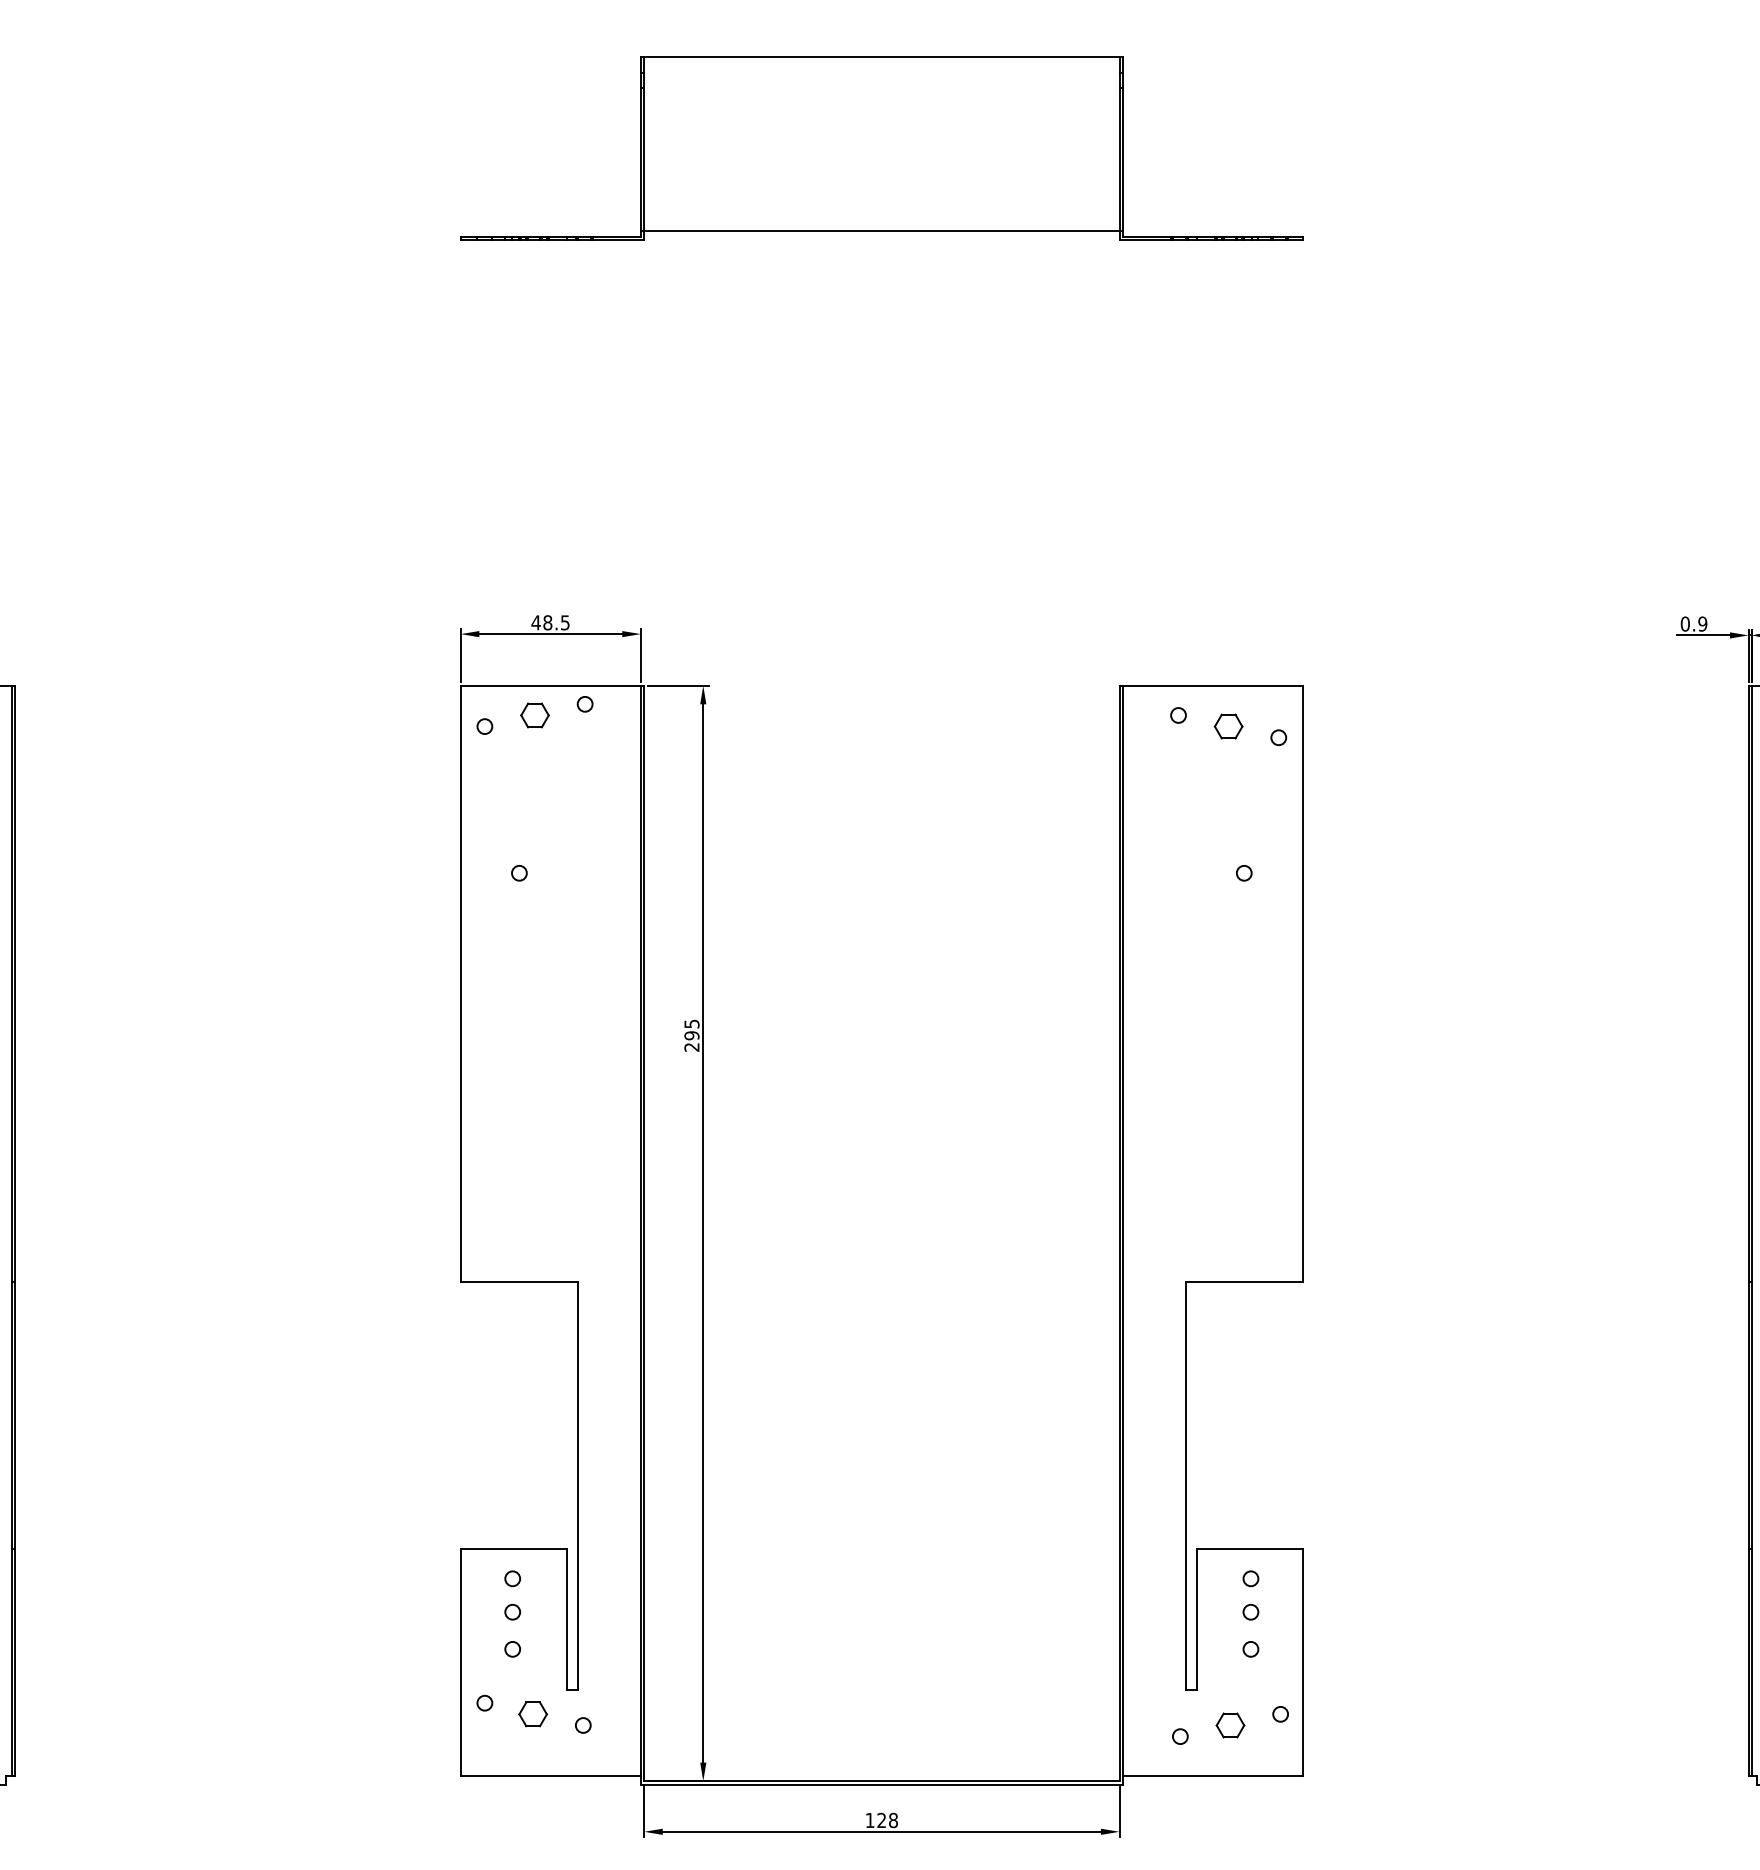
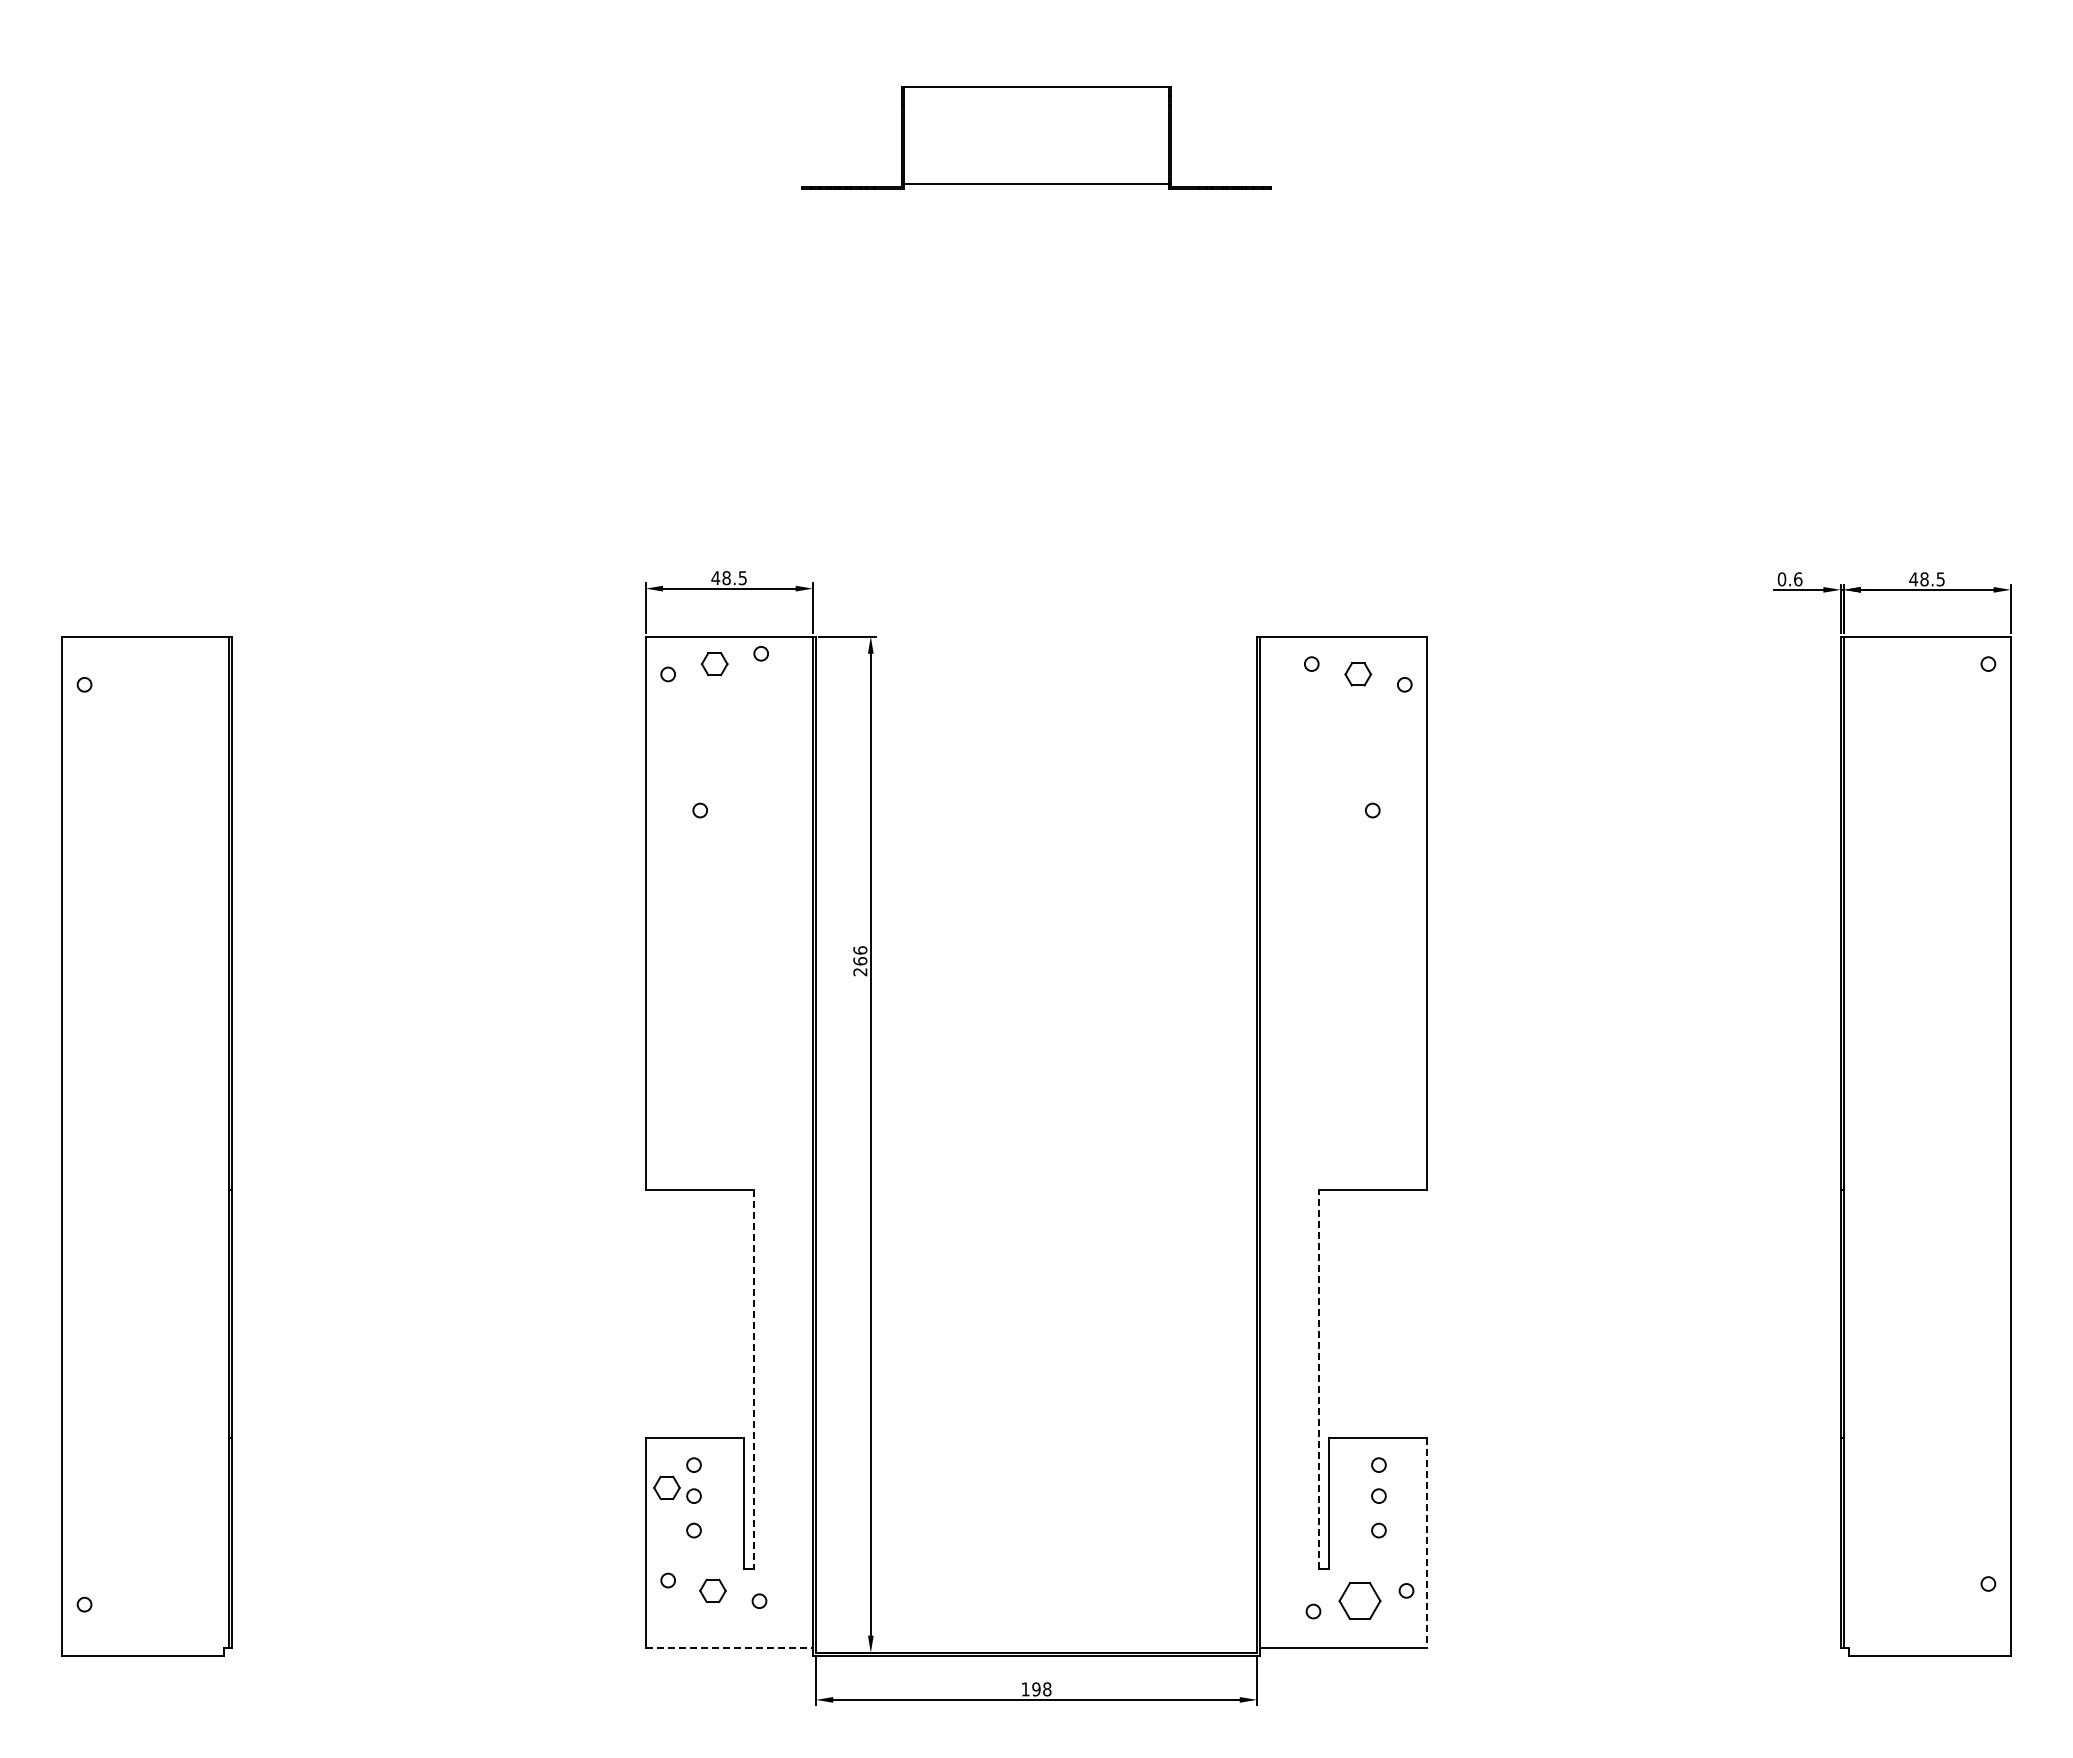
part: (881, 147) -> (1036, 137), size x0.6
text: (1703, 624) -> (1798, 579), 0.9 -> 0.6
text: (692, 1029) -> (860, 955), 295 -> 266
line: (1185, 1485) -> (1318, 1378), solid -> dashed
line: (577, 1486) -> (754, 1379), solid -> dashed
part: (483, 1602) -> (666, 1487), added
line: (1303, 1663) -> (1427, 1543), solid -> dashed
part: (1229, 1725) -> (1359, 1601), size x1.6
line: (550, 1775) -> (729, 1647), solid -> dashed
text: (881, 1820) -> (1036, 1689), 128 -> 198

